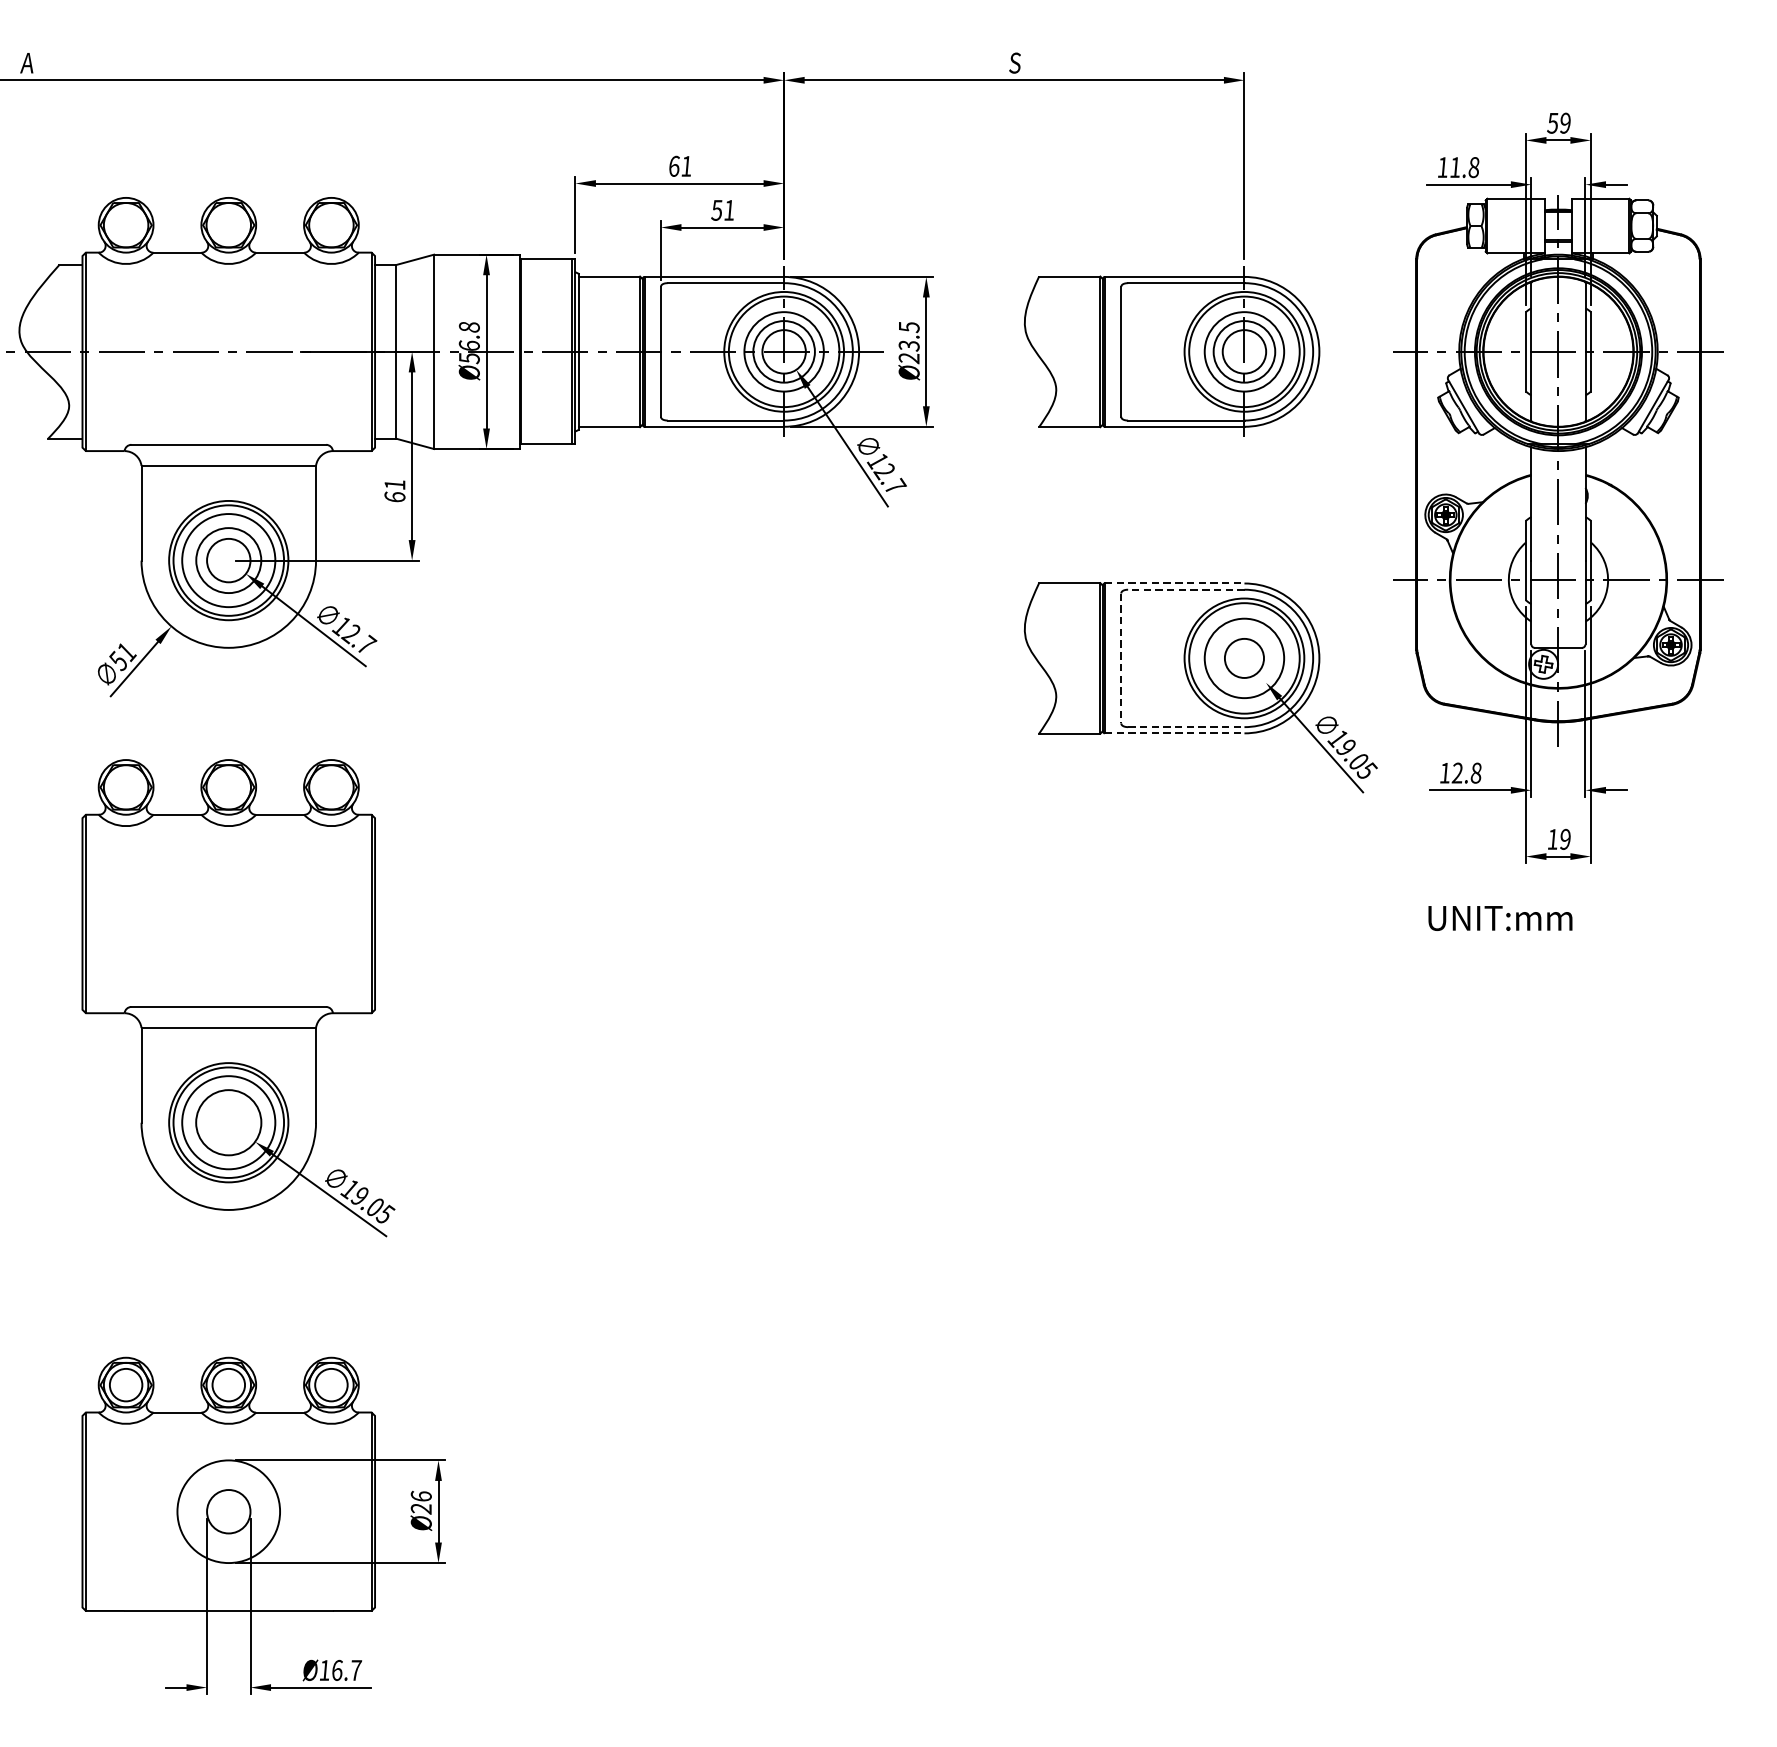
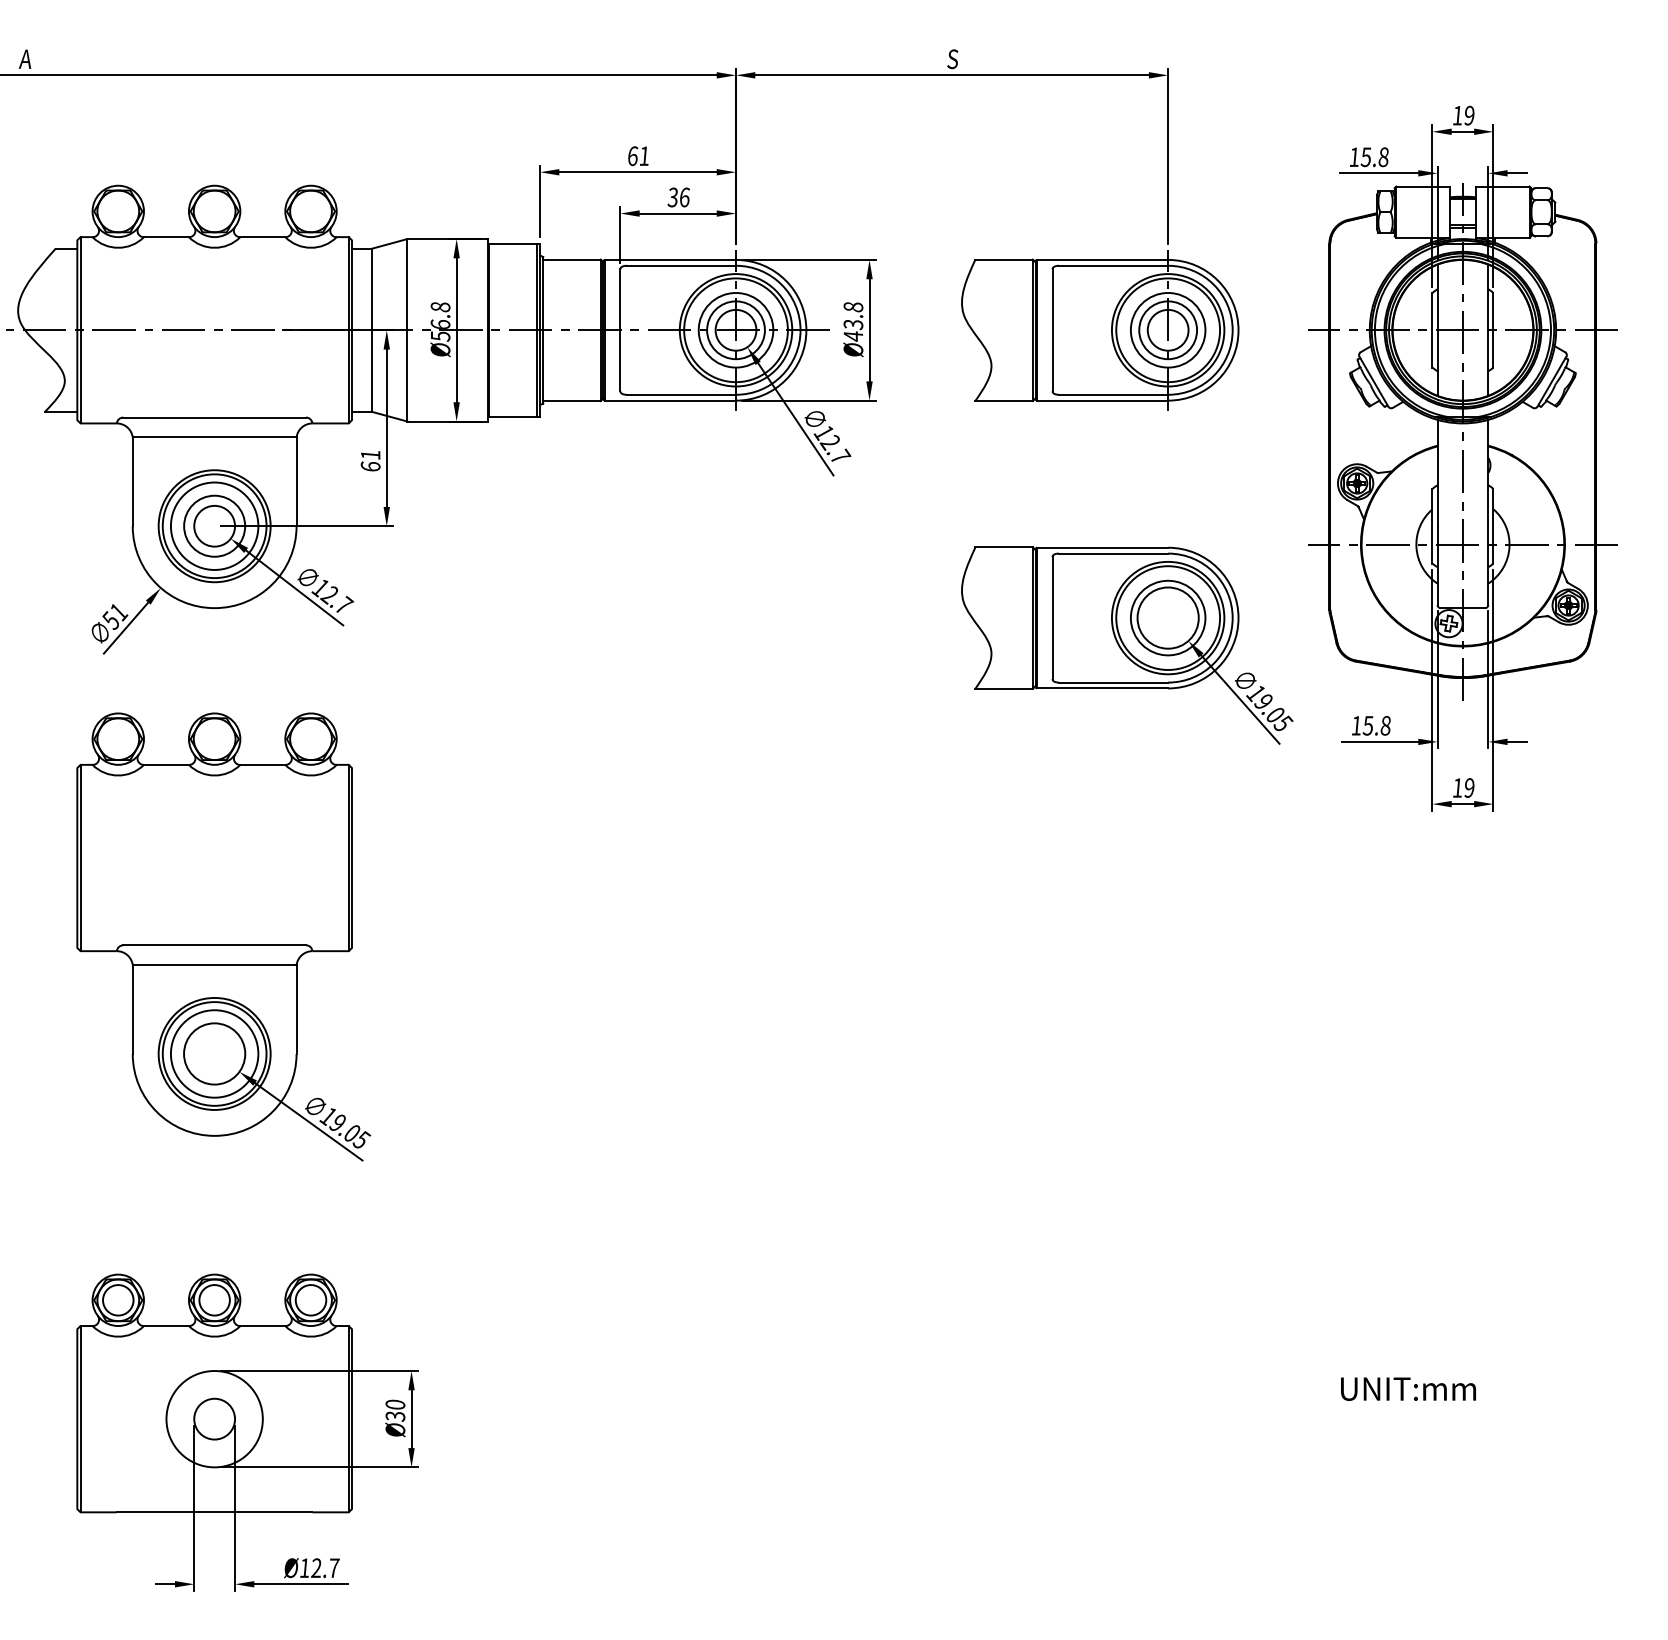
text: (1552, 123) -> (1457, 115), 59 -> 19
text: (1454, 167) -> (1365, 157), 11.8 -> 15.8
text: (723, 210) -> (679, 197), 51 -> 36
text: (909, 342) -> (853, 321), Ø23.5 -> Ø43.8
line: (1174, 583) -> (1102, 547), dashed -> solid
line: (1186, 589) -> (1113, 553), dashed -> solid
circle: (1243, 657) -> (1167, 617), size x1.67
line: (1121, 658) -> (1052, 618), dashed -> solid
line: (1186, 727) -> (1113, 682), dashed -> solid
line: (1174, 733) -> (1102, 688), dashed -> solid
text: (1456, 772) -> (1367, 725), 12.8 -> 15.8
text: (1500, 917) -> (1408, 1388), moved
text: (421, 1502) -> (395, 1410), Ø26 -> Ø30
text: (337, 1670) -> (316, 1568), Ø16.7 -> Ø12.7

